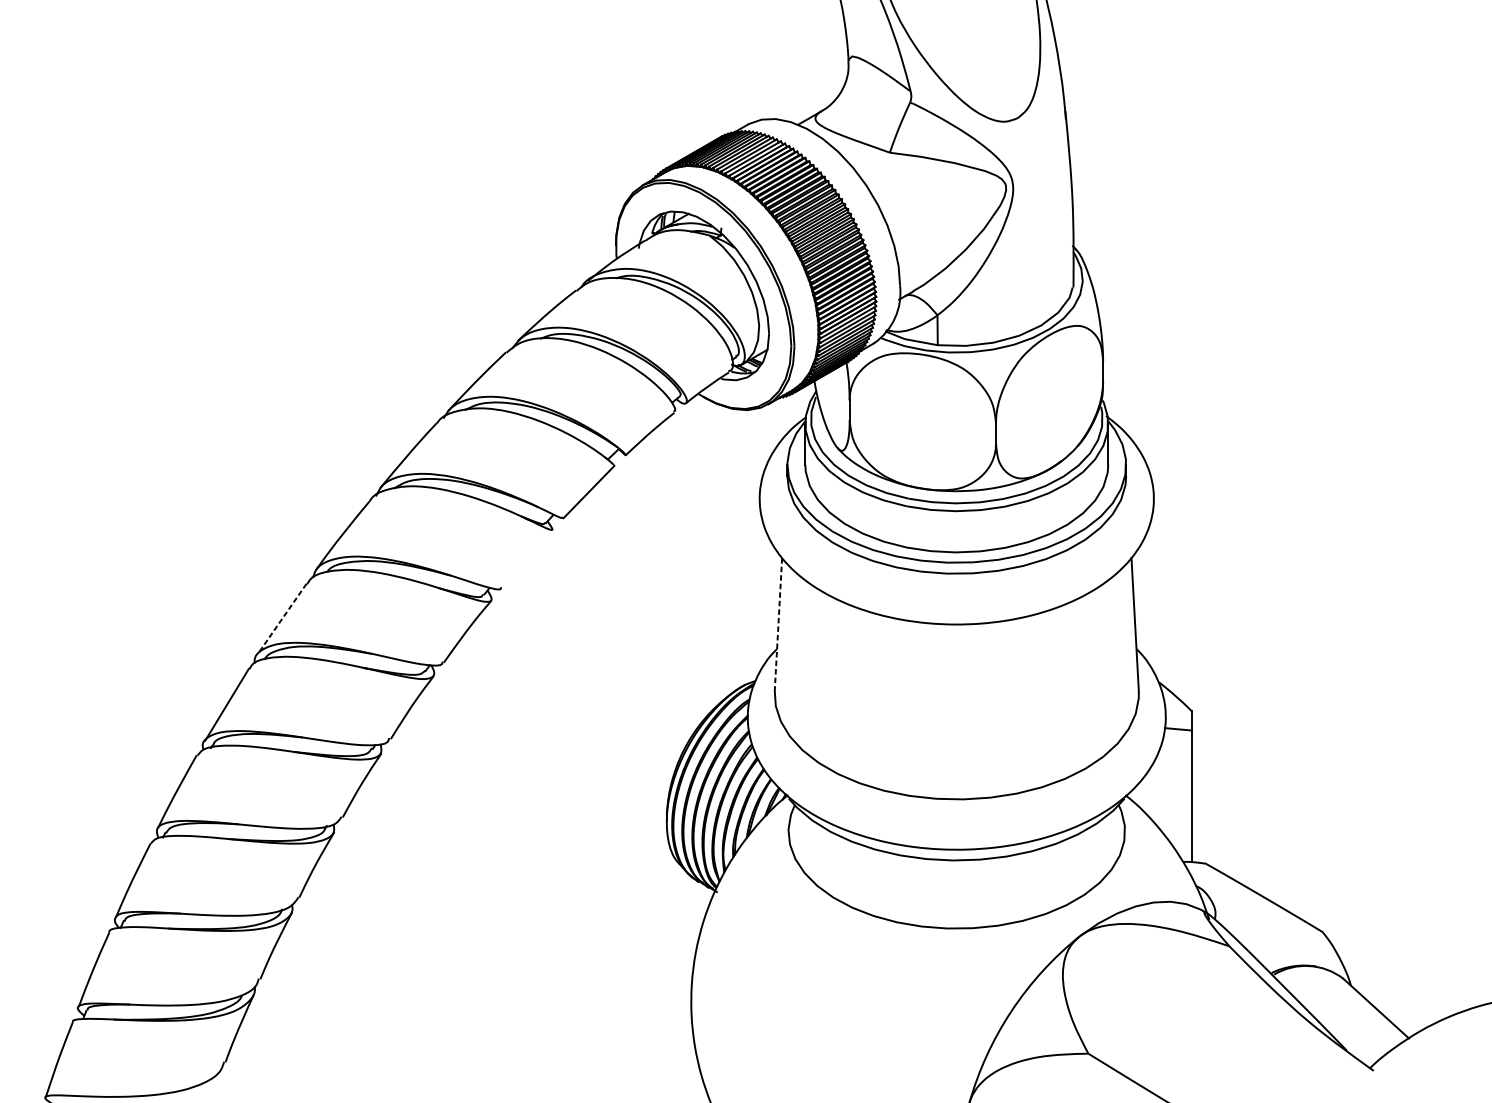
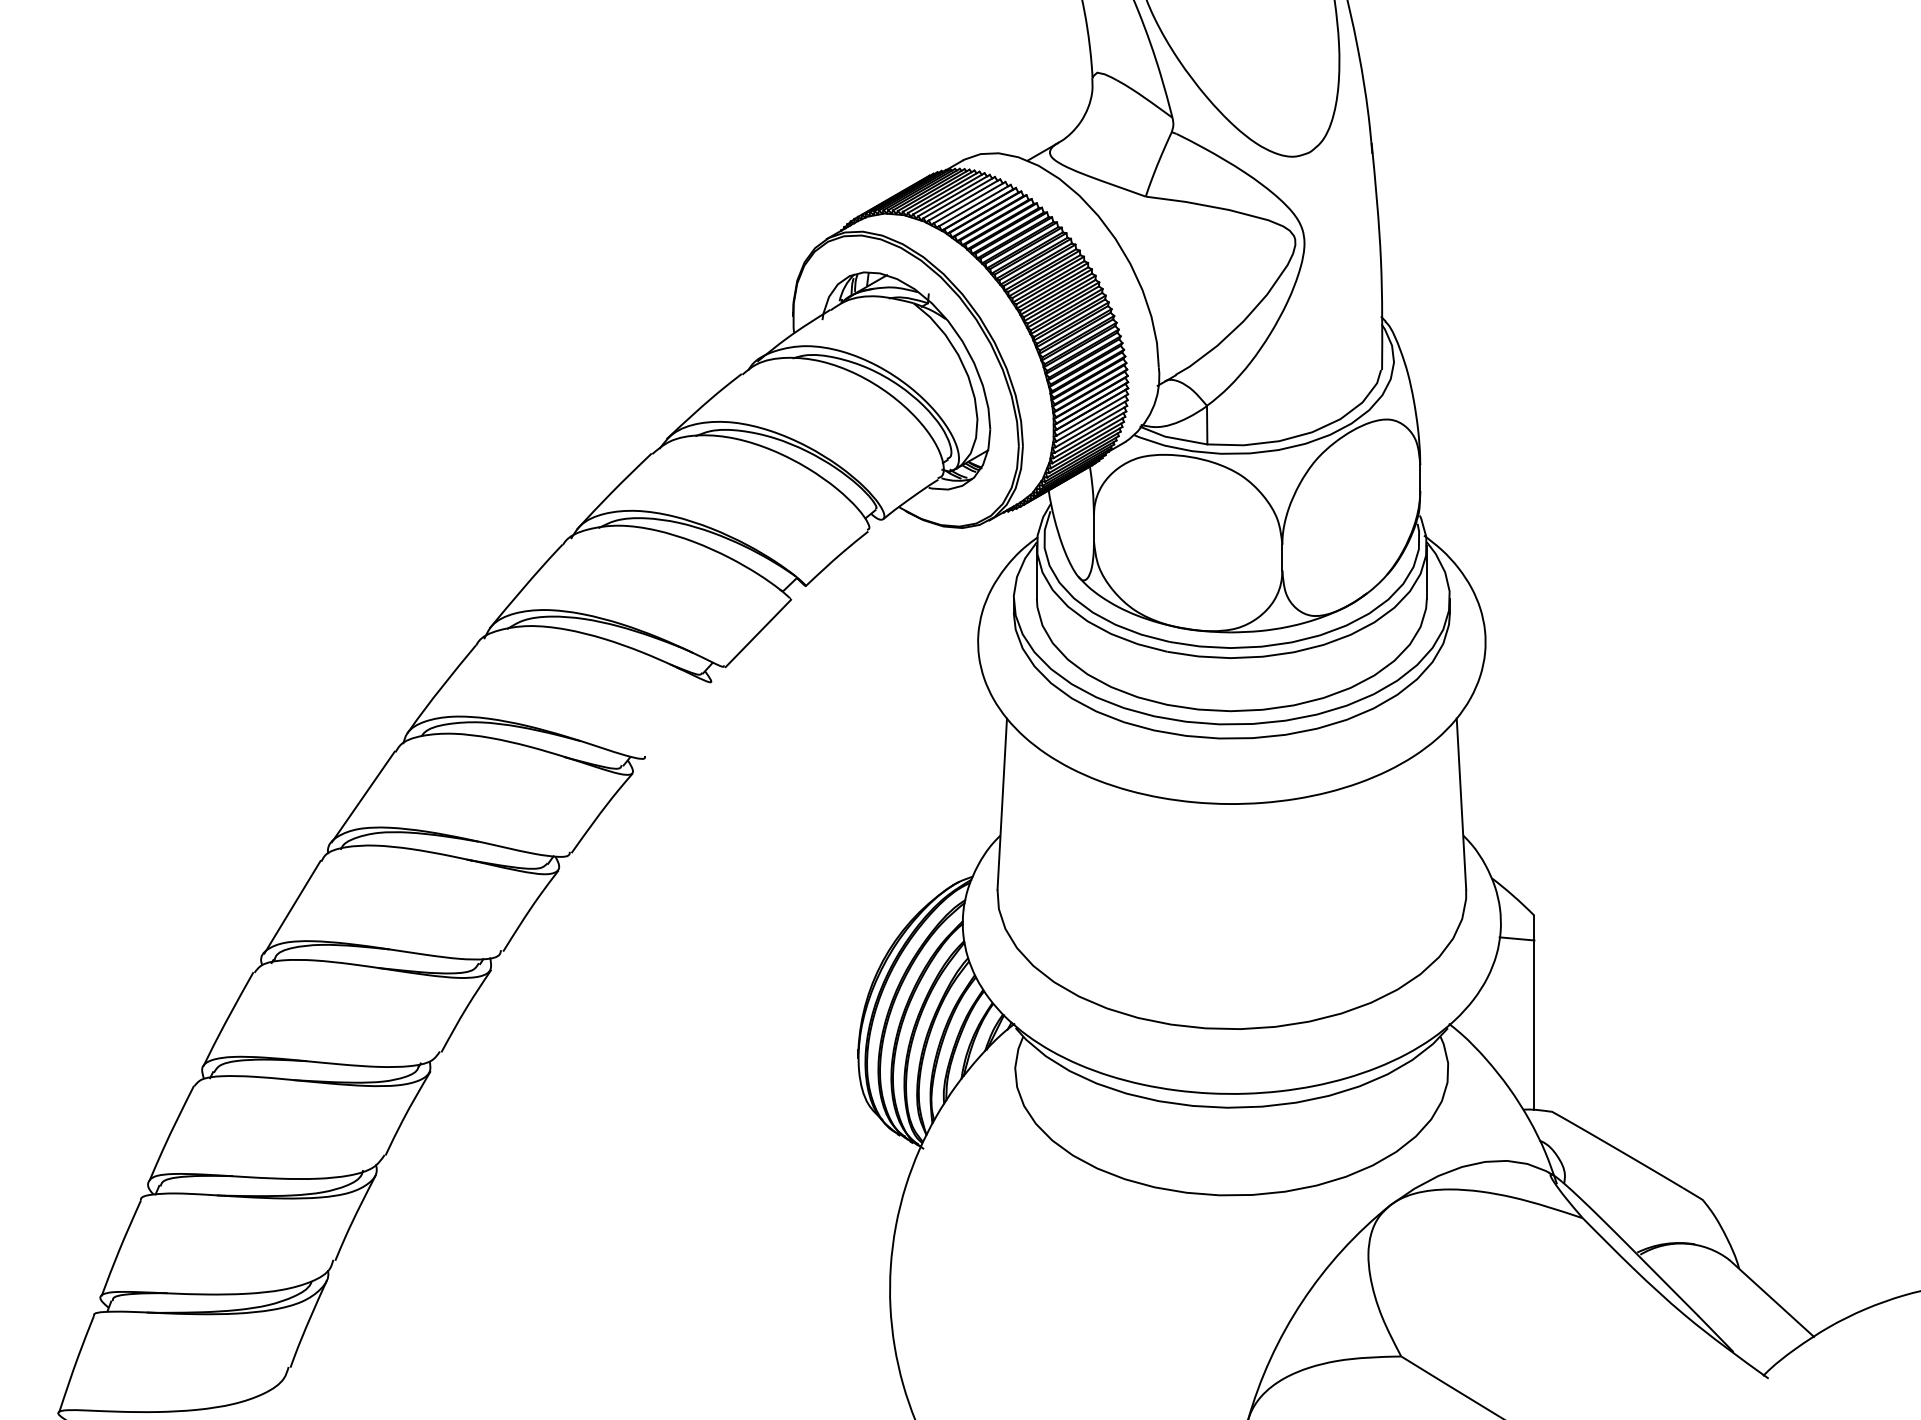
line: (282, 619) -> (363, 797), dashed -> solid
line: (778, 624) -> (1002, 804), dashed -> solid

